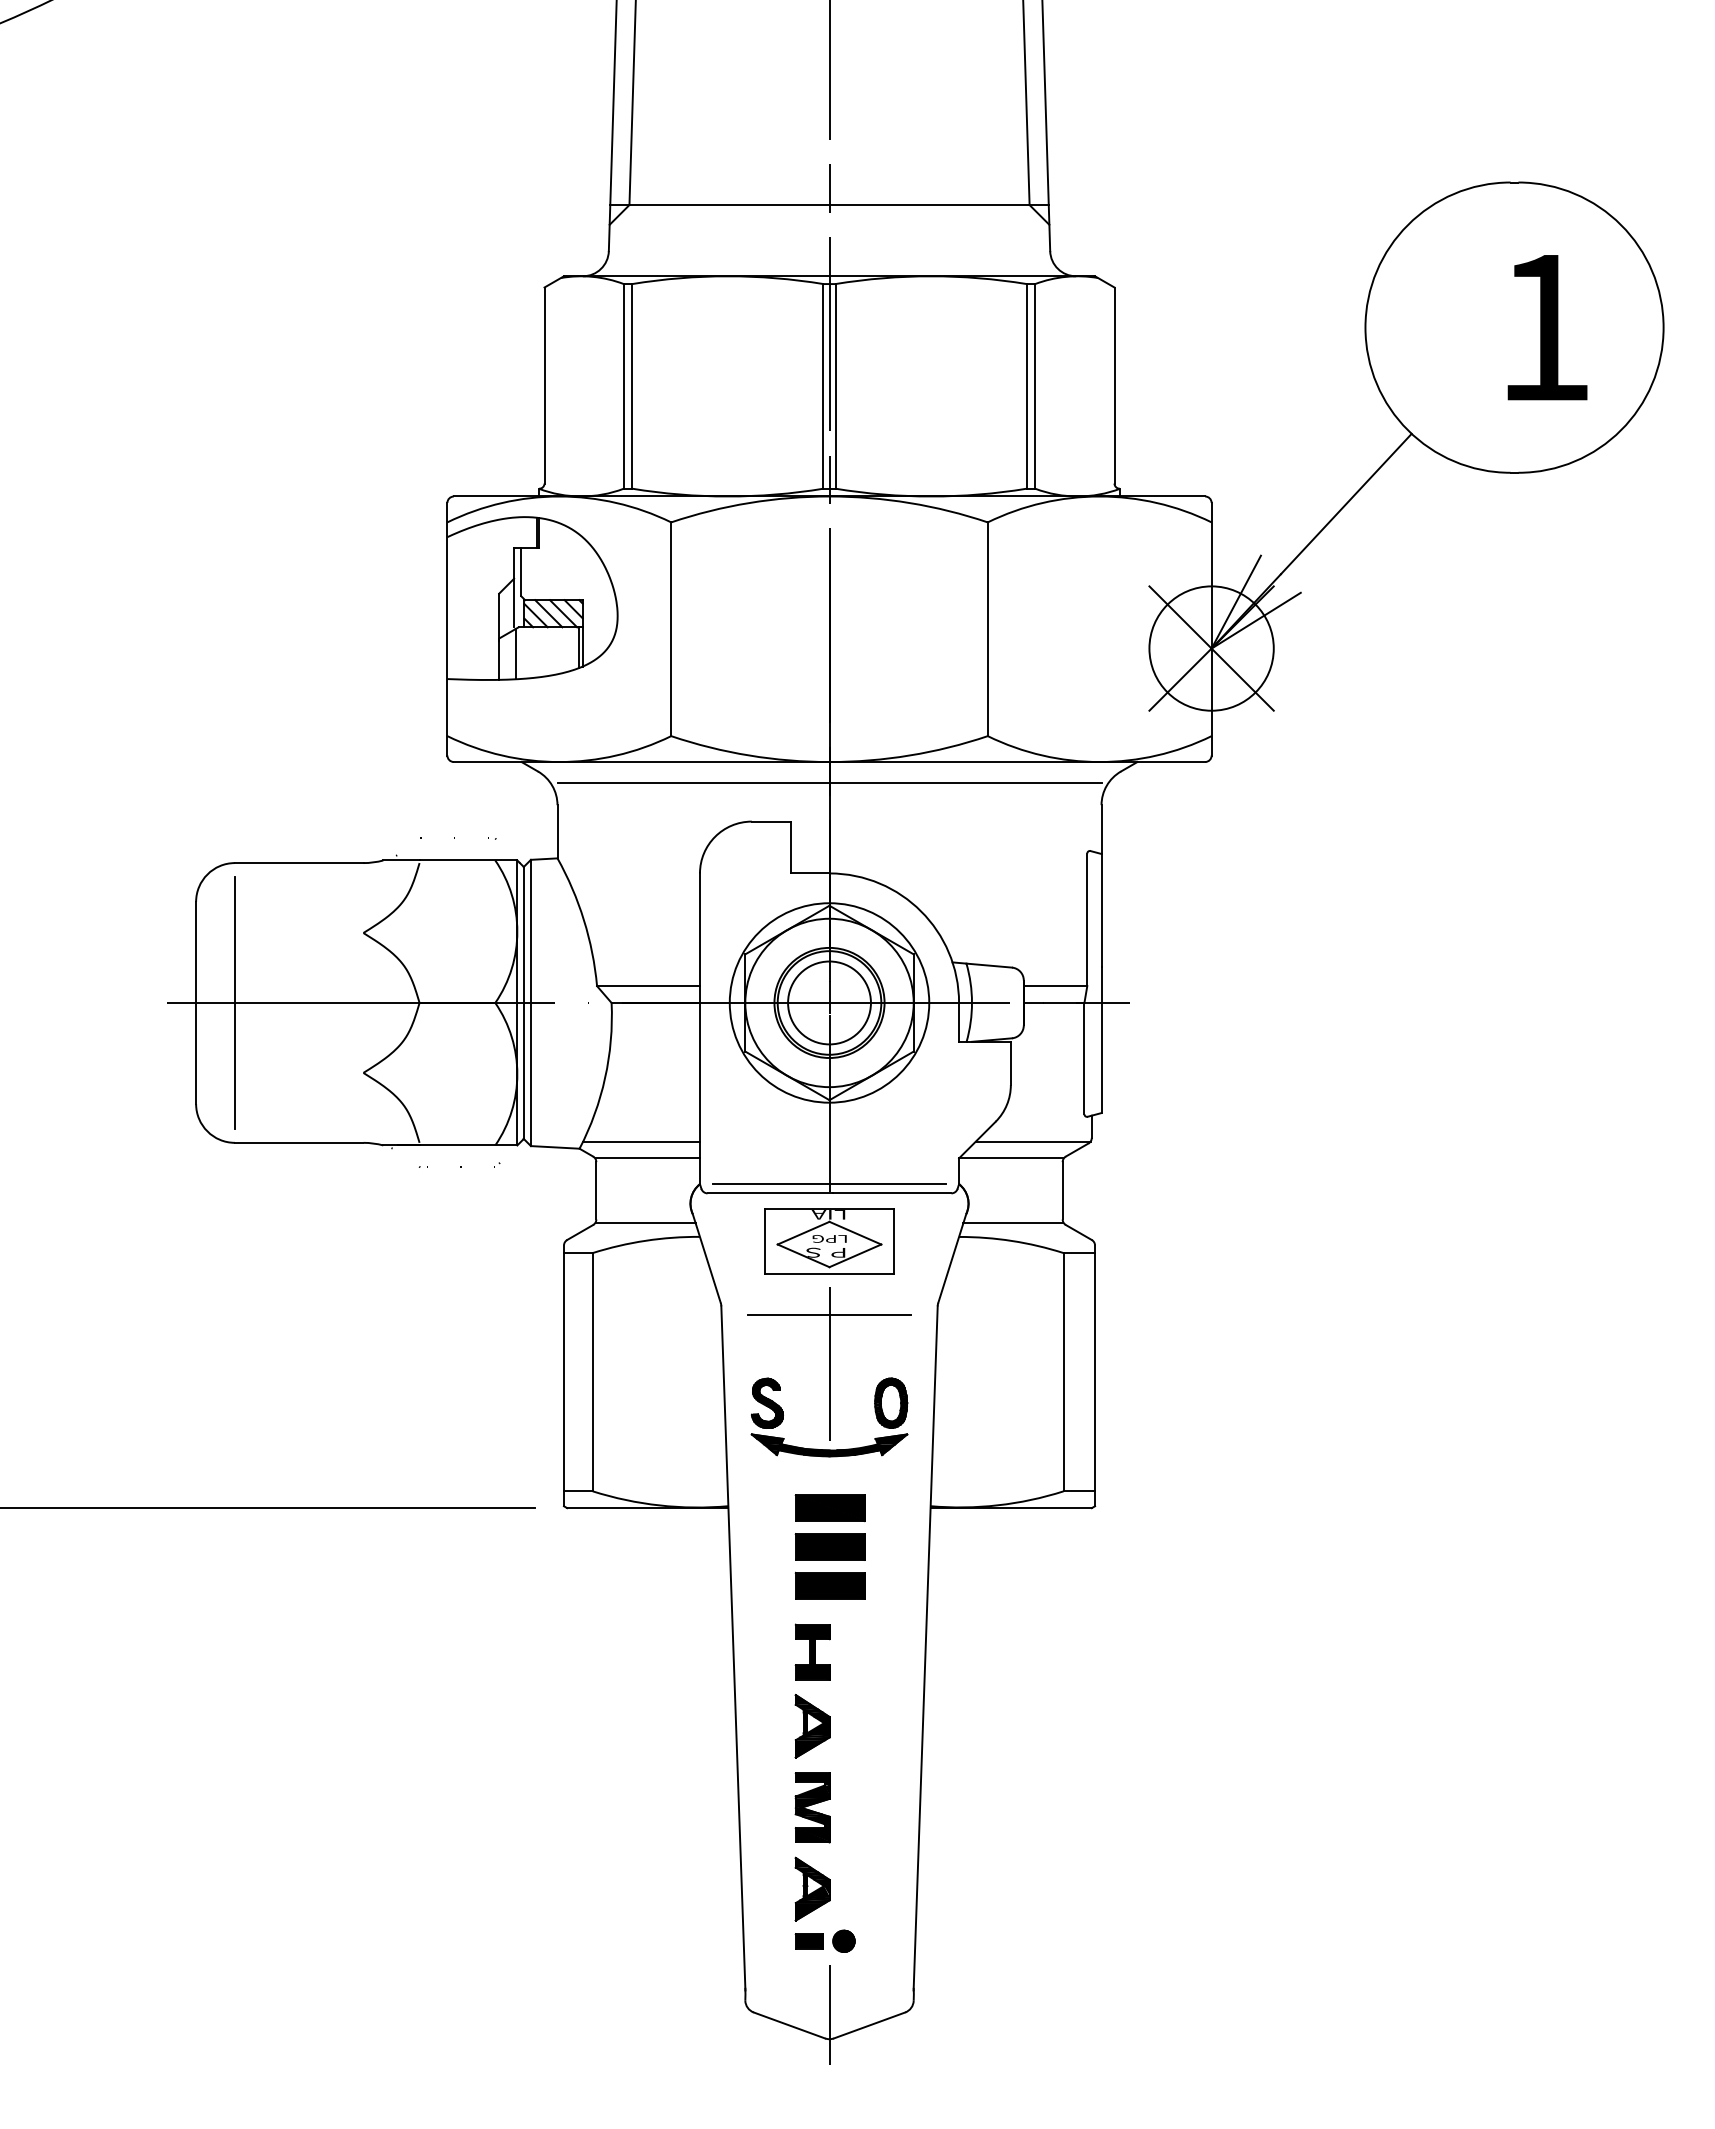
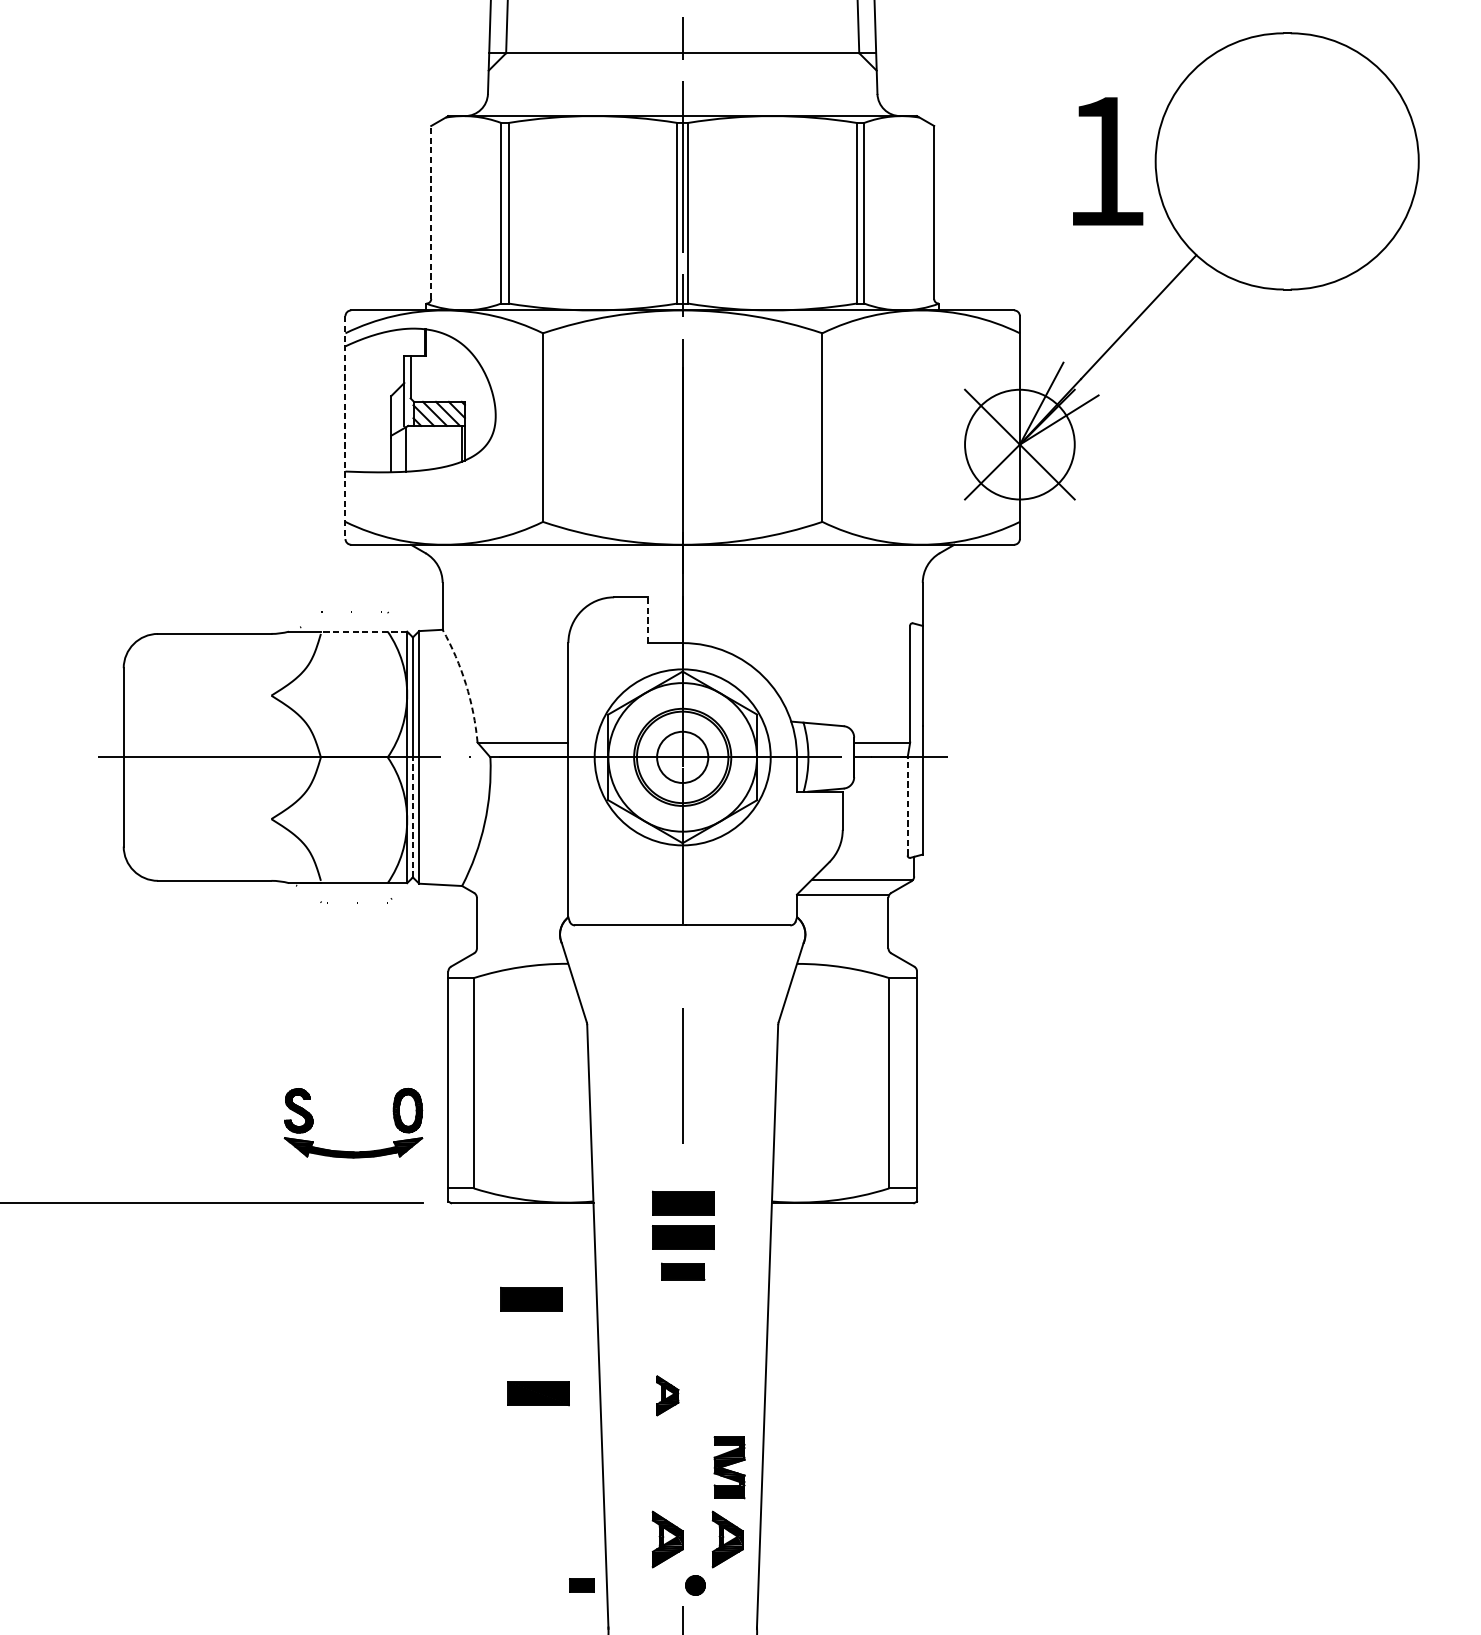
text: (1547, 327) -> (1108, 161), moved
line: (544, 385) -> (431, 212), solid -> dashed
line: (447, 629) -> (345, 427), solid -> dashed
line: (829, 782) -> (682, 562), removed
line: (790, 847) -> (648, 620), solid -> dashed
line: (468, 860) -> (364, 631), solid -> dashed
arc: (583, 920) -> (465, 684), solid -> dashed
line: (234, 1002) -> (157, 756), removed
circle: (829, 1002) -> (682, 756), size x0.7
line: (1084, 1058) -> (907, 806), solid -> dashed
line: (523, 1070) -> (412, 816), solid -> dashed
line: (640, 1141) -> (515, 879), removed
line: (647, 1158) -> (522, 894), removed
line: (829, 1184) -> (682, 917), removed
line: (645, 1223) -> (520, 952), removed
line: (1012, 1223) -> (844, 952), removed
part: (829, 1241) -> (682, 967), removed
line: (829, 1315) -> (682, 1033), removed
part: (829, 1449) -> (353, 1151), moved
part: (829, 1585) -> (682, 1271), size x0.7
part: (657, 1616) -> (530, 1298), added
part: (812, 1651) -> (667, 1329), removed
part: (665, 1724) -> (537, 1394), added
part: (812, 1726) -> (667, 1395), size x0.7
part: (812, 1807) -> (729, 1467), moved
part: (880, 1888) -> (727, 1538), added
part: (808, 1941) -> (581, 1585), moved

